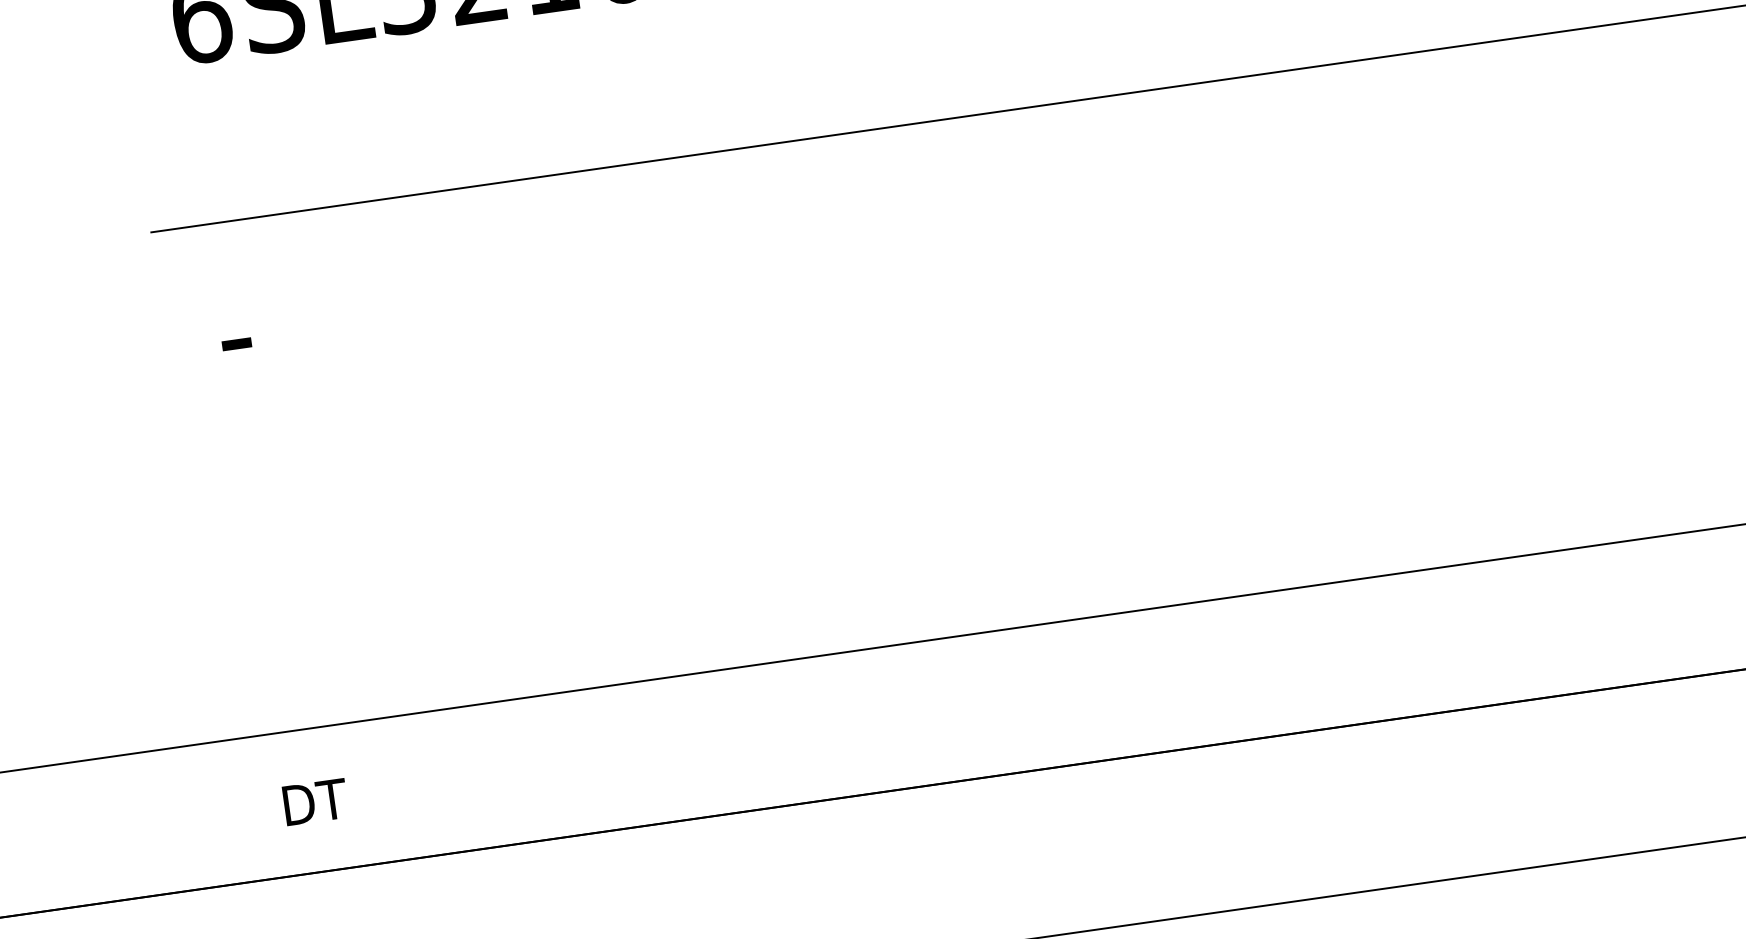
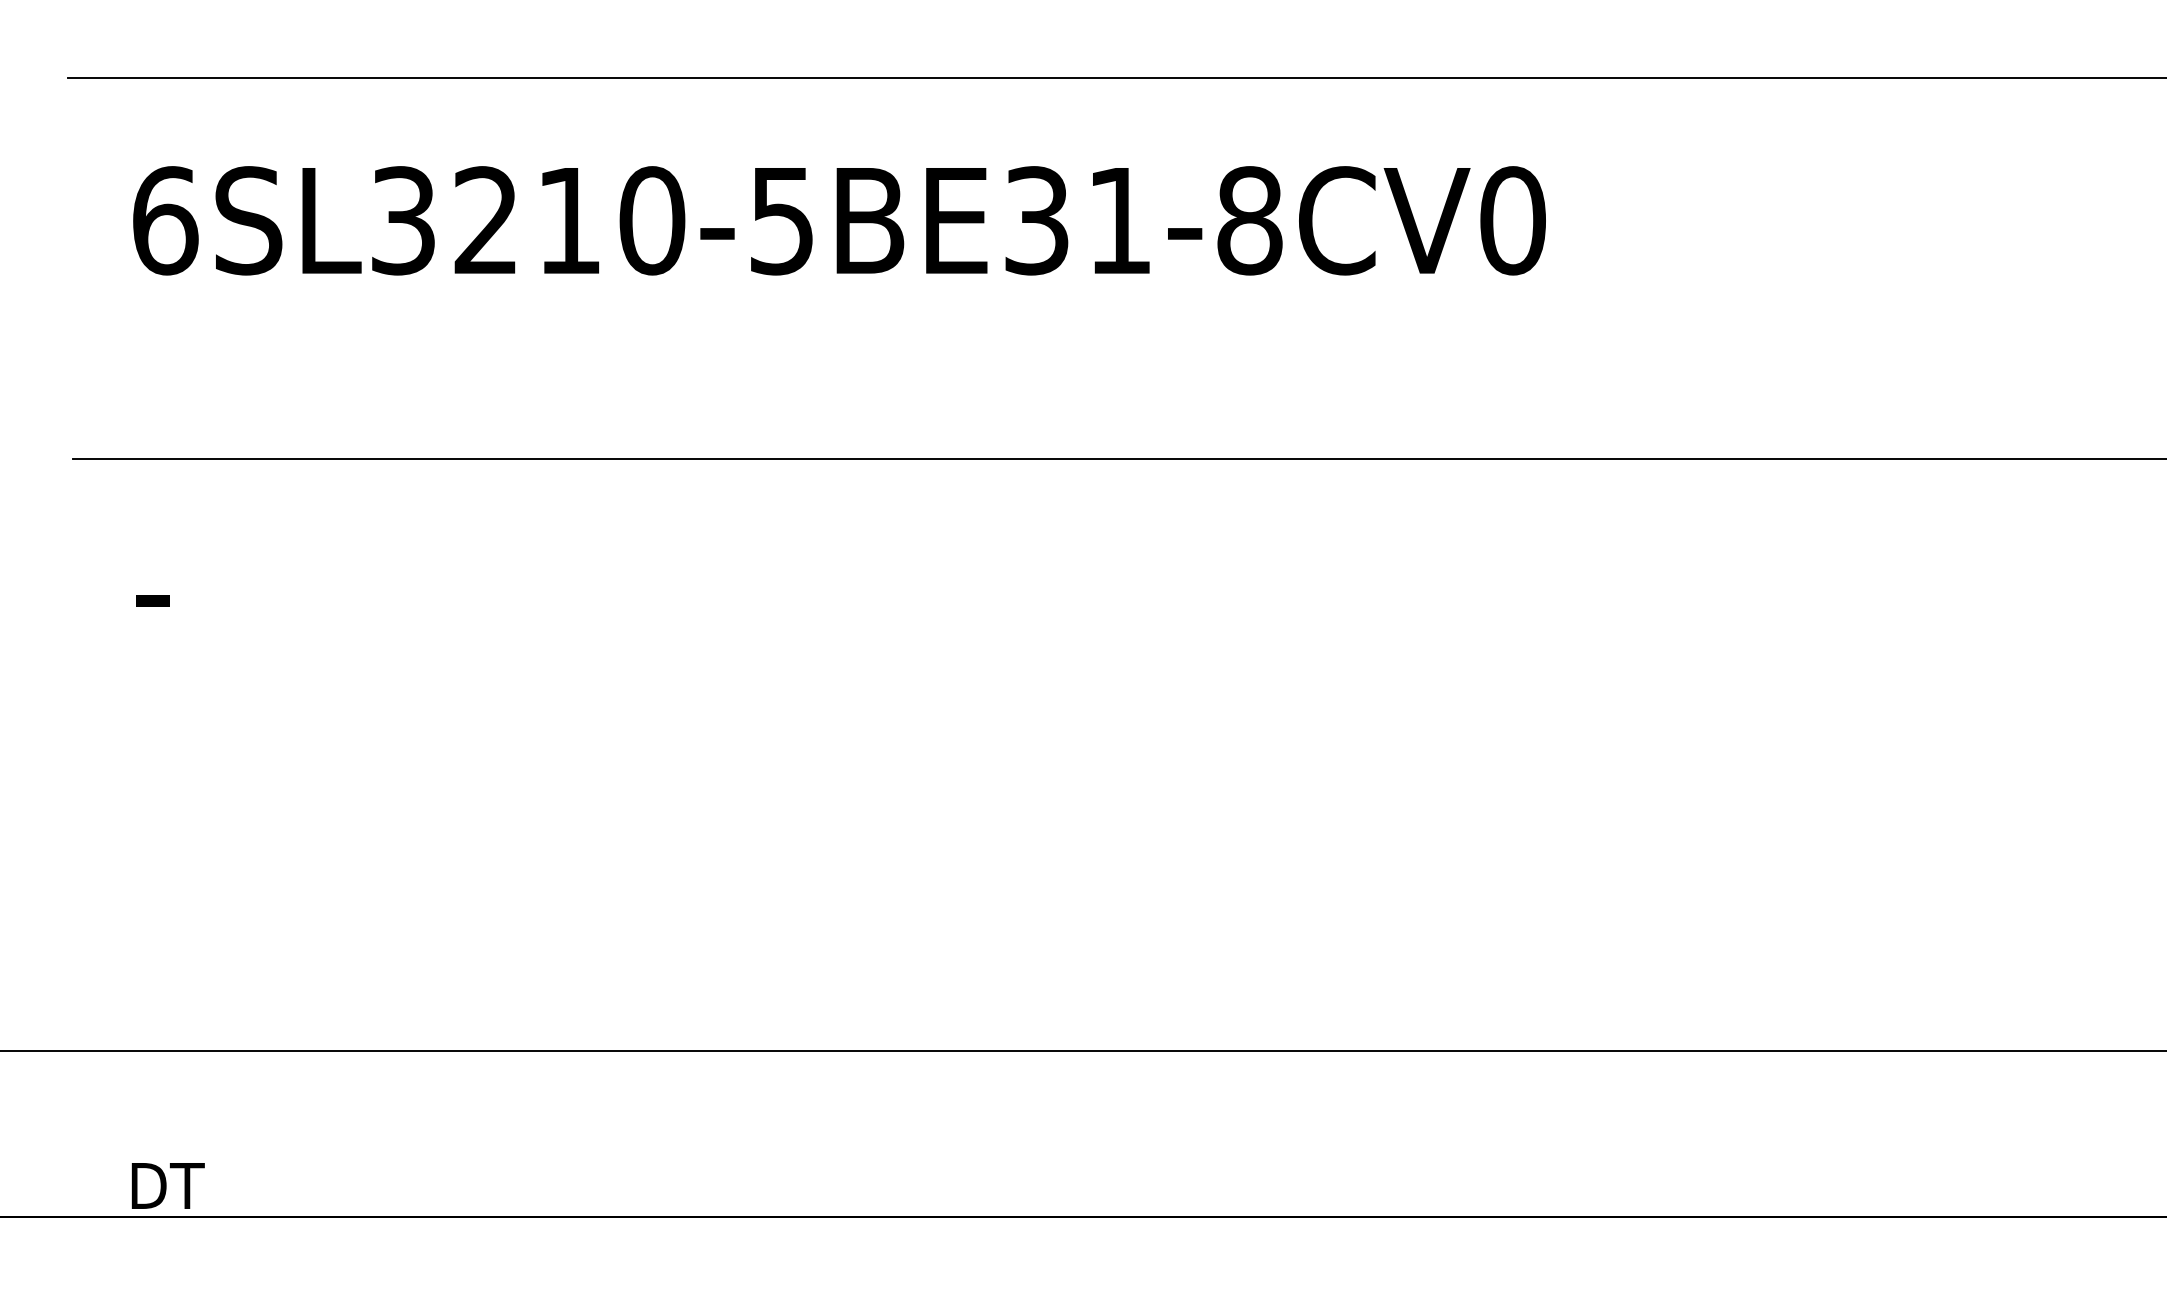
text: (315, 801) -> (167, 1185), moved

